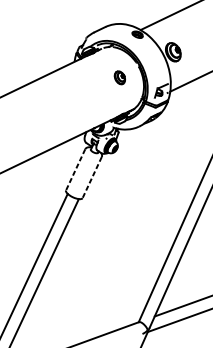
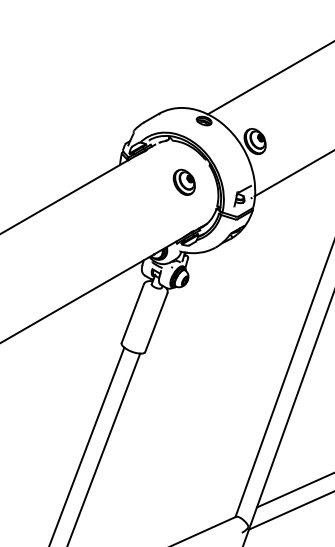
part: (119, 77) -> (183, 181), size x1.43
line: (75, 170) -> (132, 314), dashed -> solid
line: (92, 178) -> (156, 323), dashed -> solid

